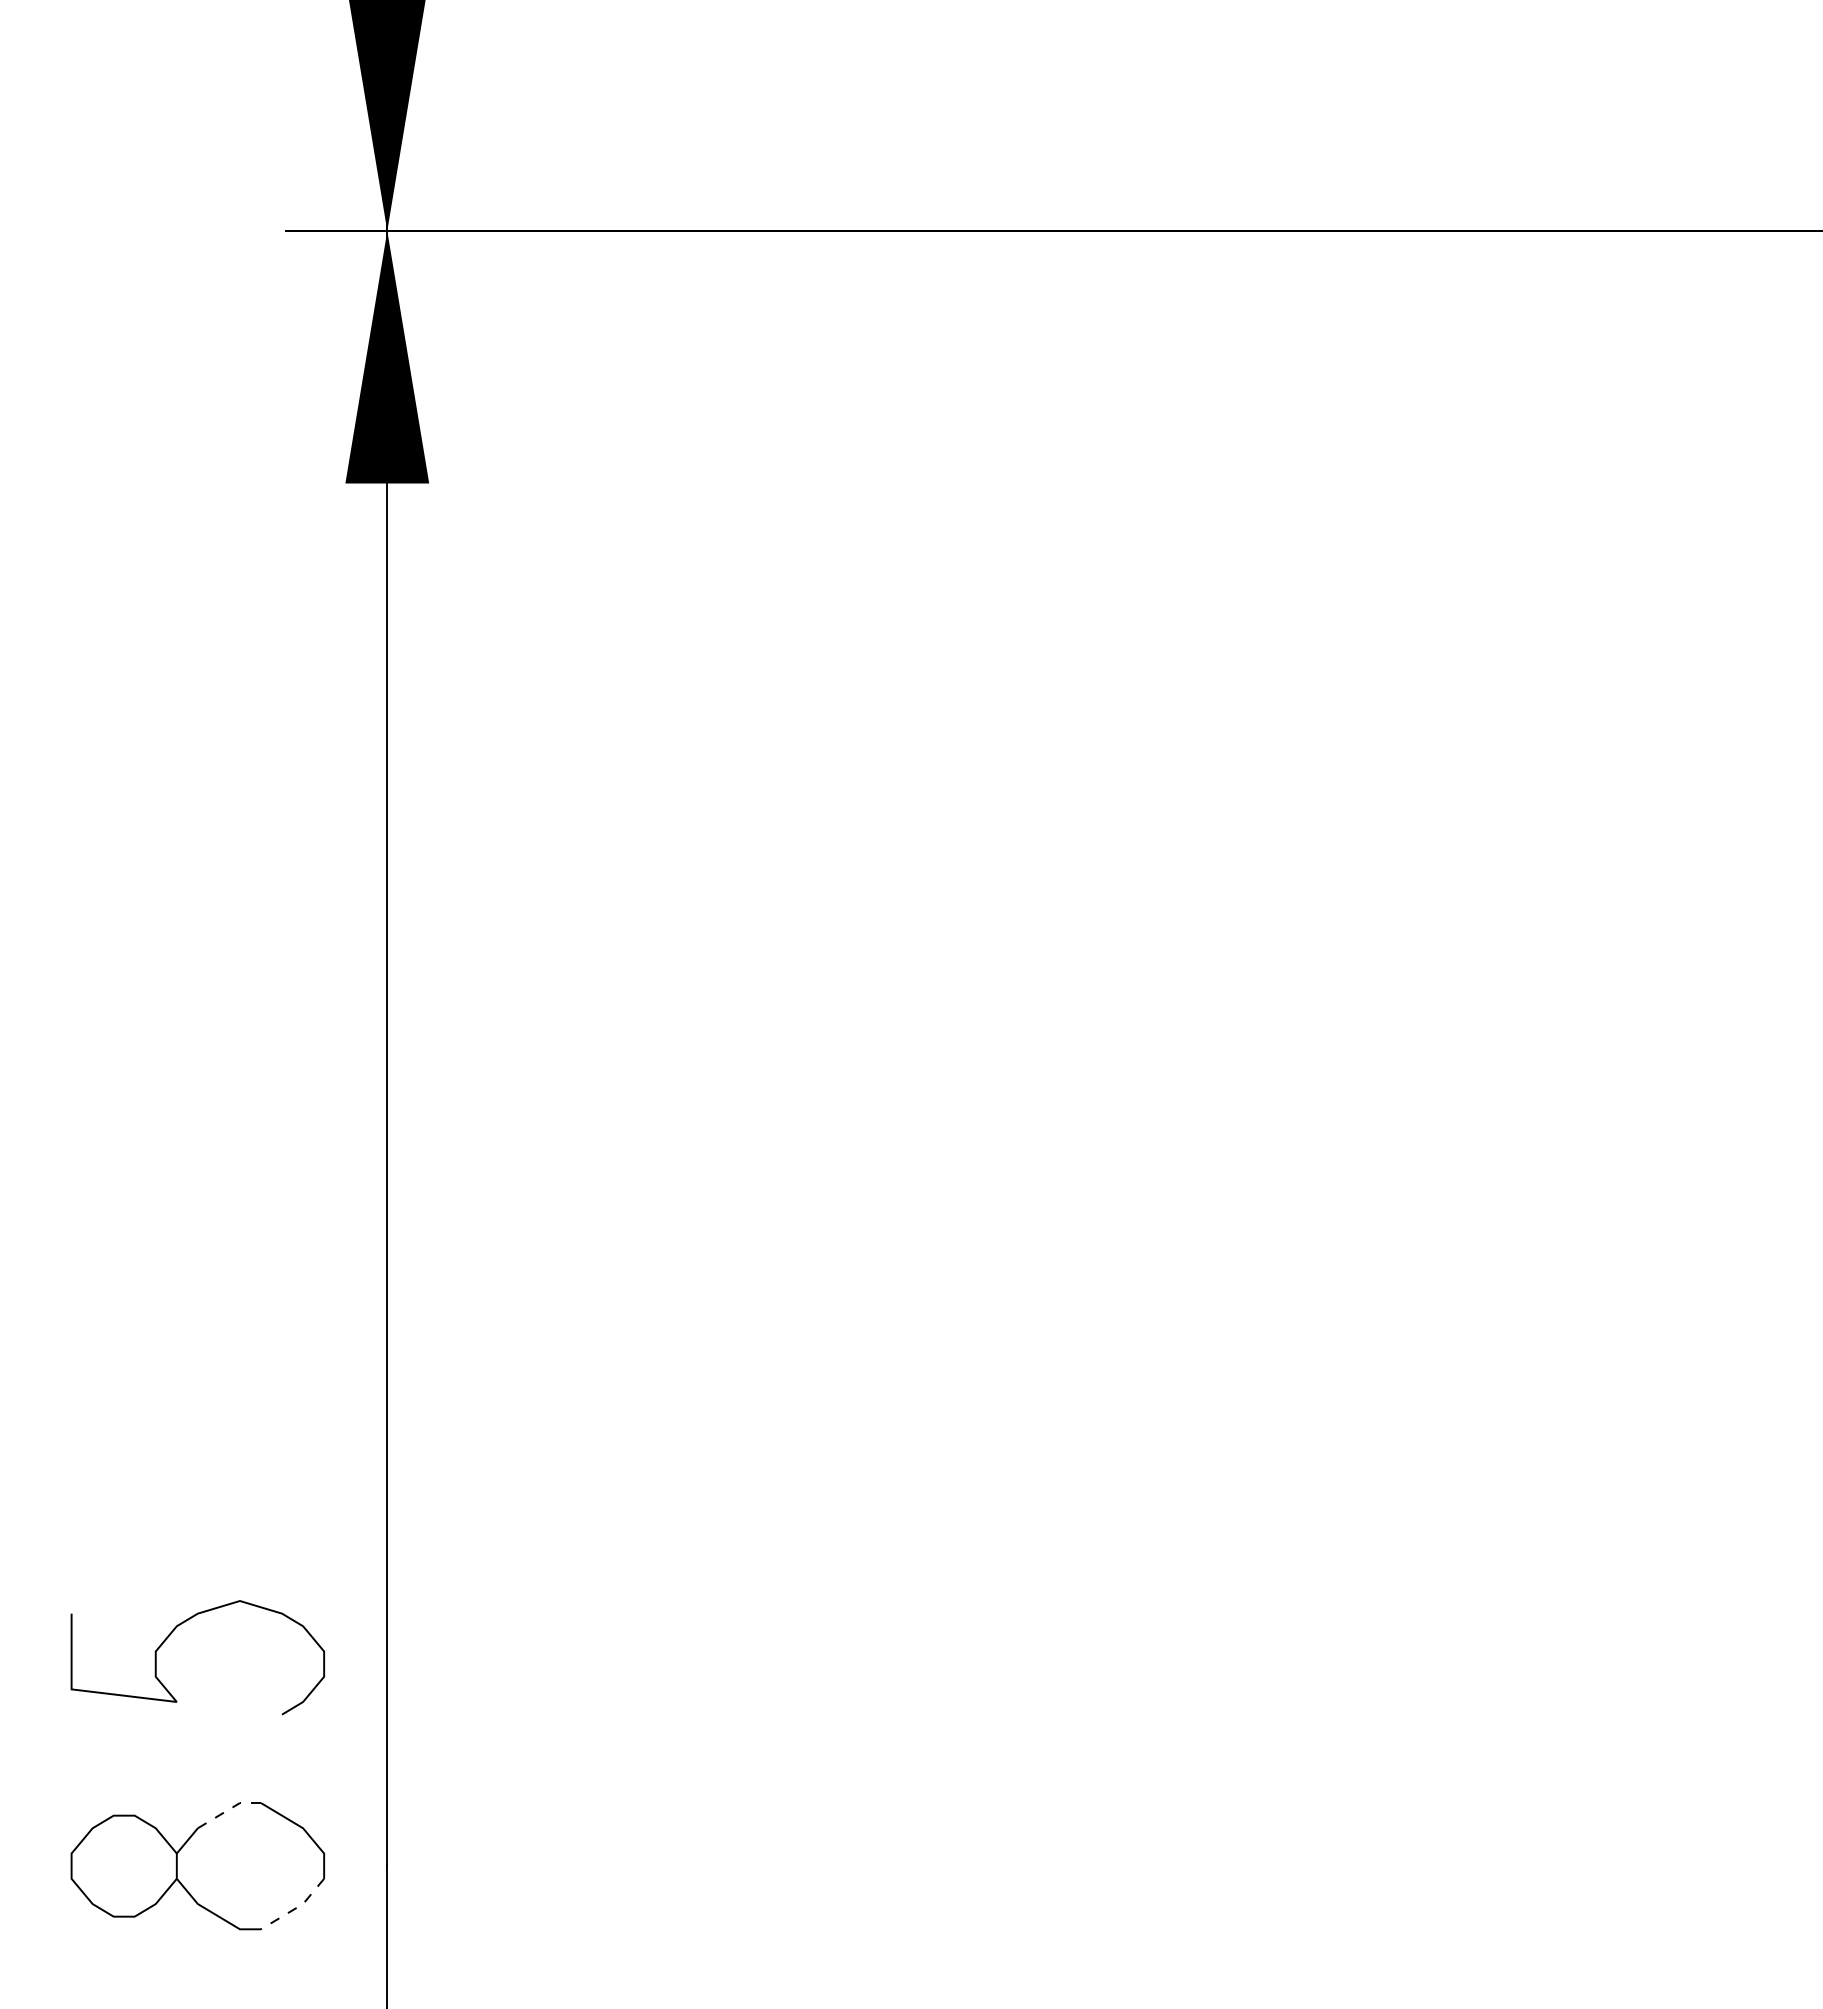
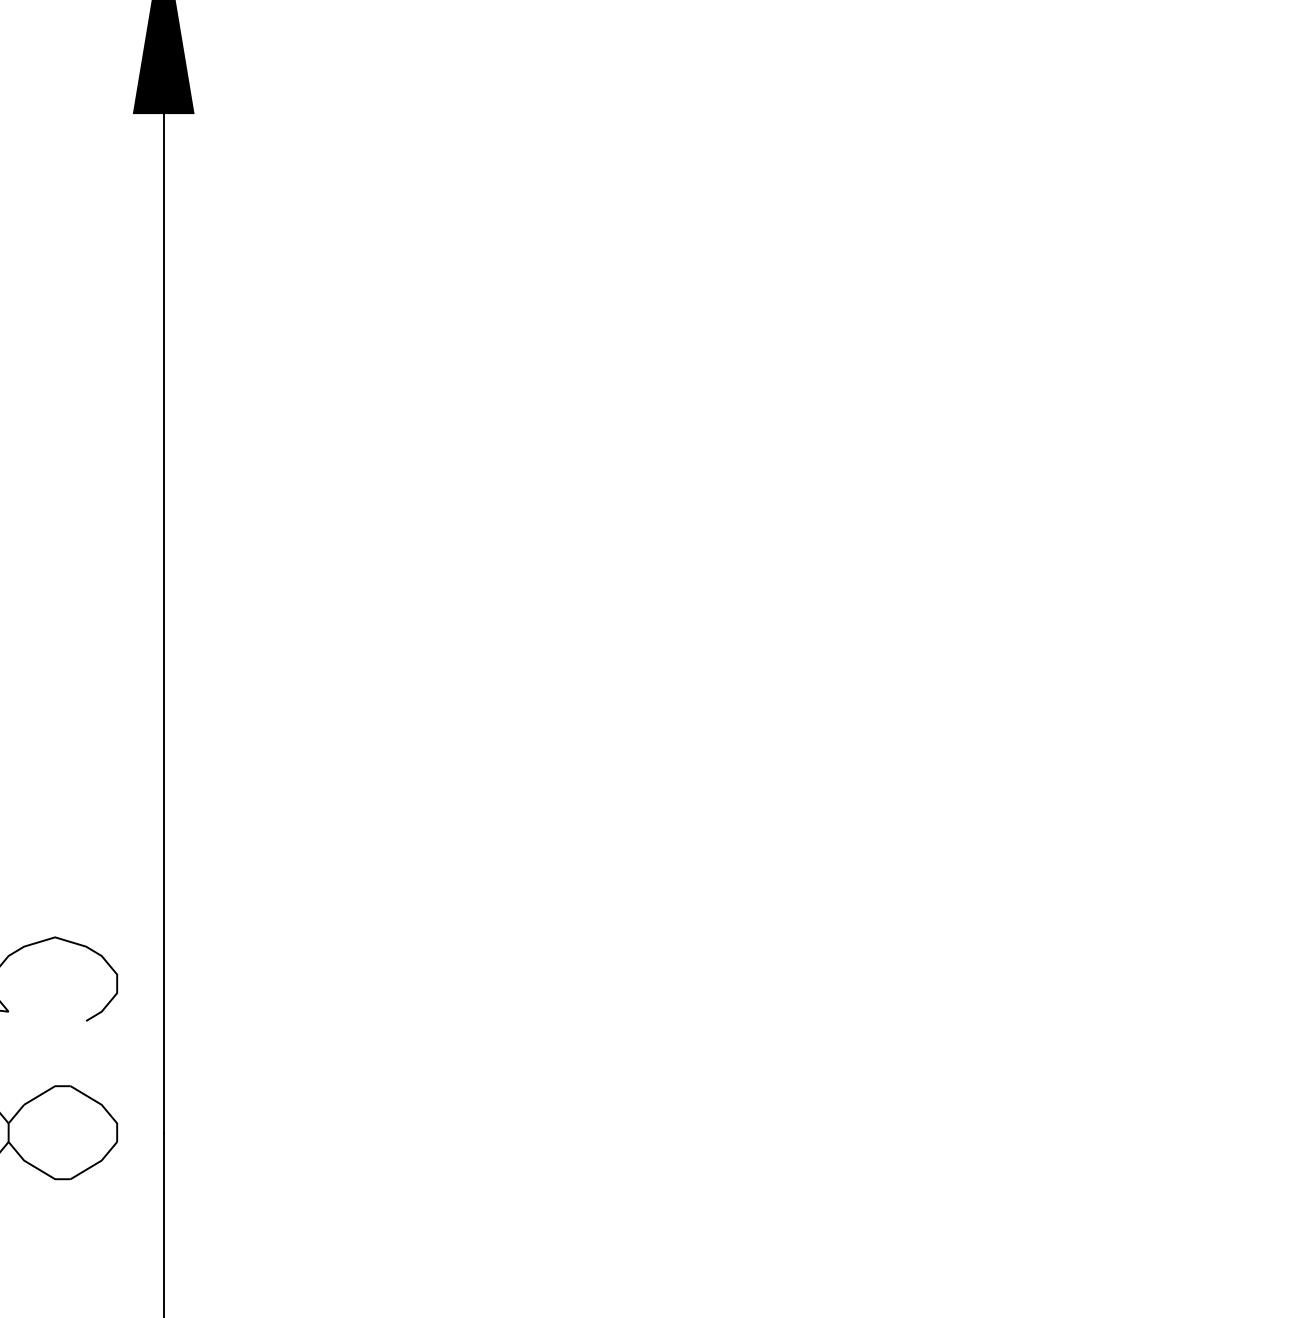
line: (229, 1809) -> (47, 1090), dashed -> solid
line: (296, 1908) -> (96, 1163), dashed -> solid

